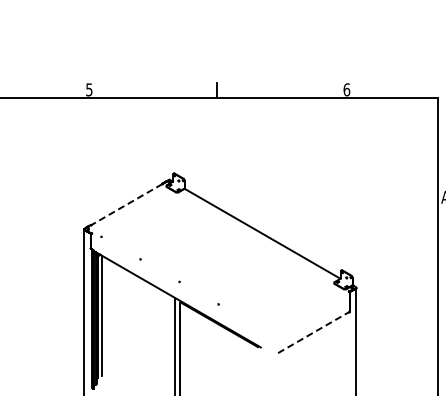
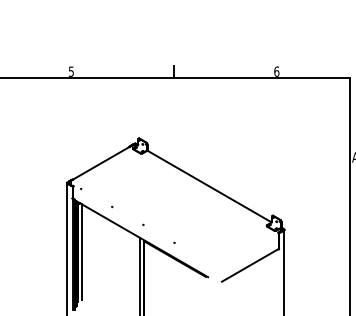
line: (126, 204) -> (101, 163), dashed -> solid
line: (314, 332) -> (250, 265), dashed -> solid

